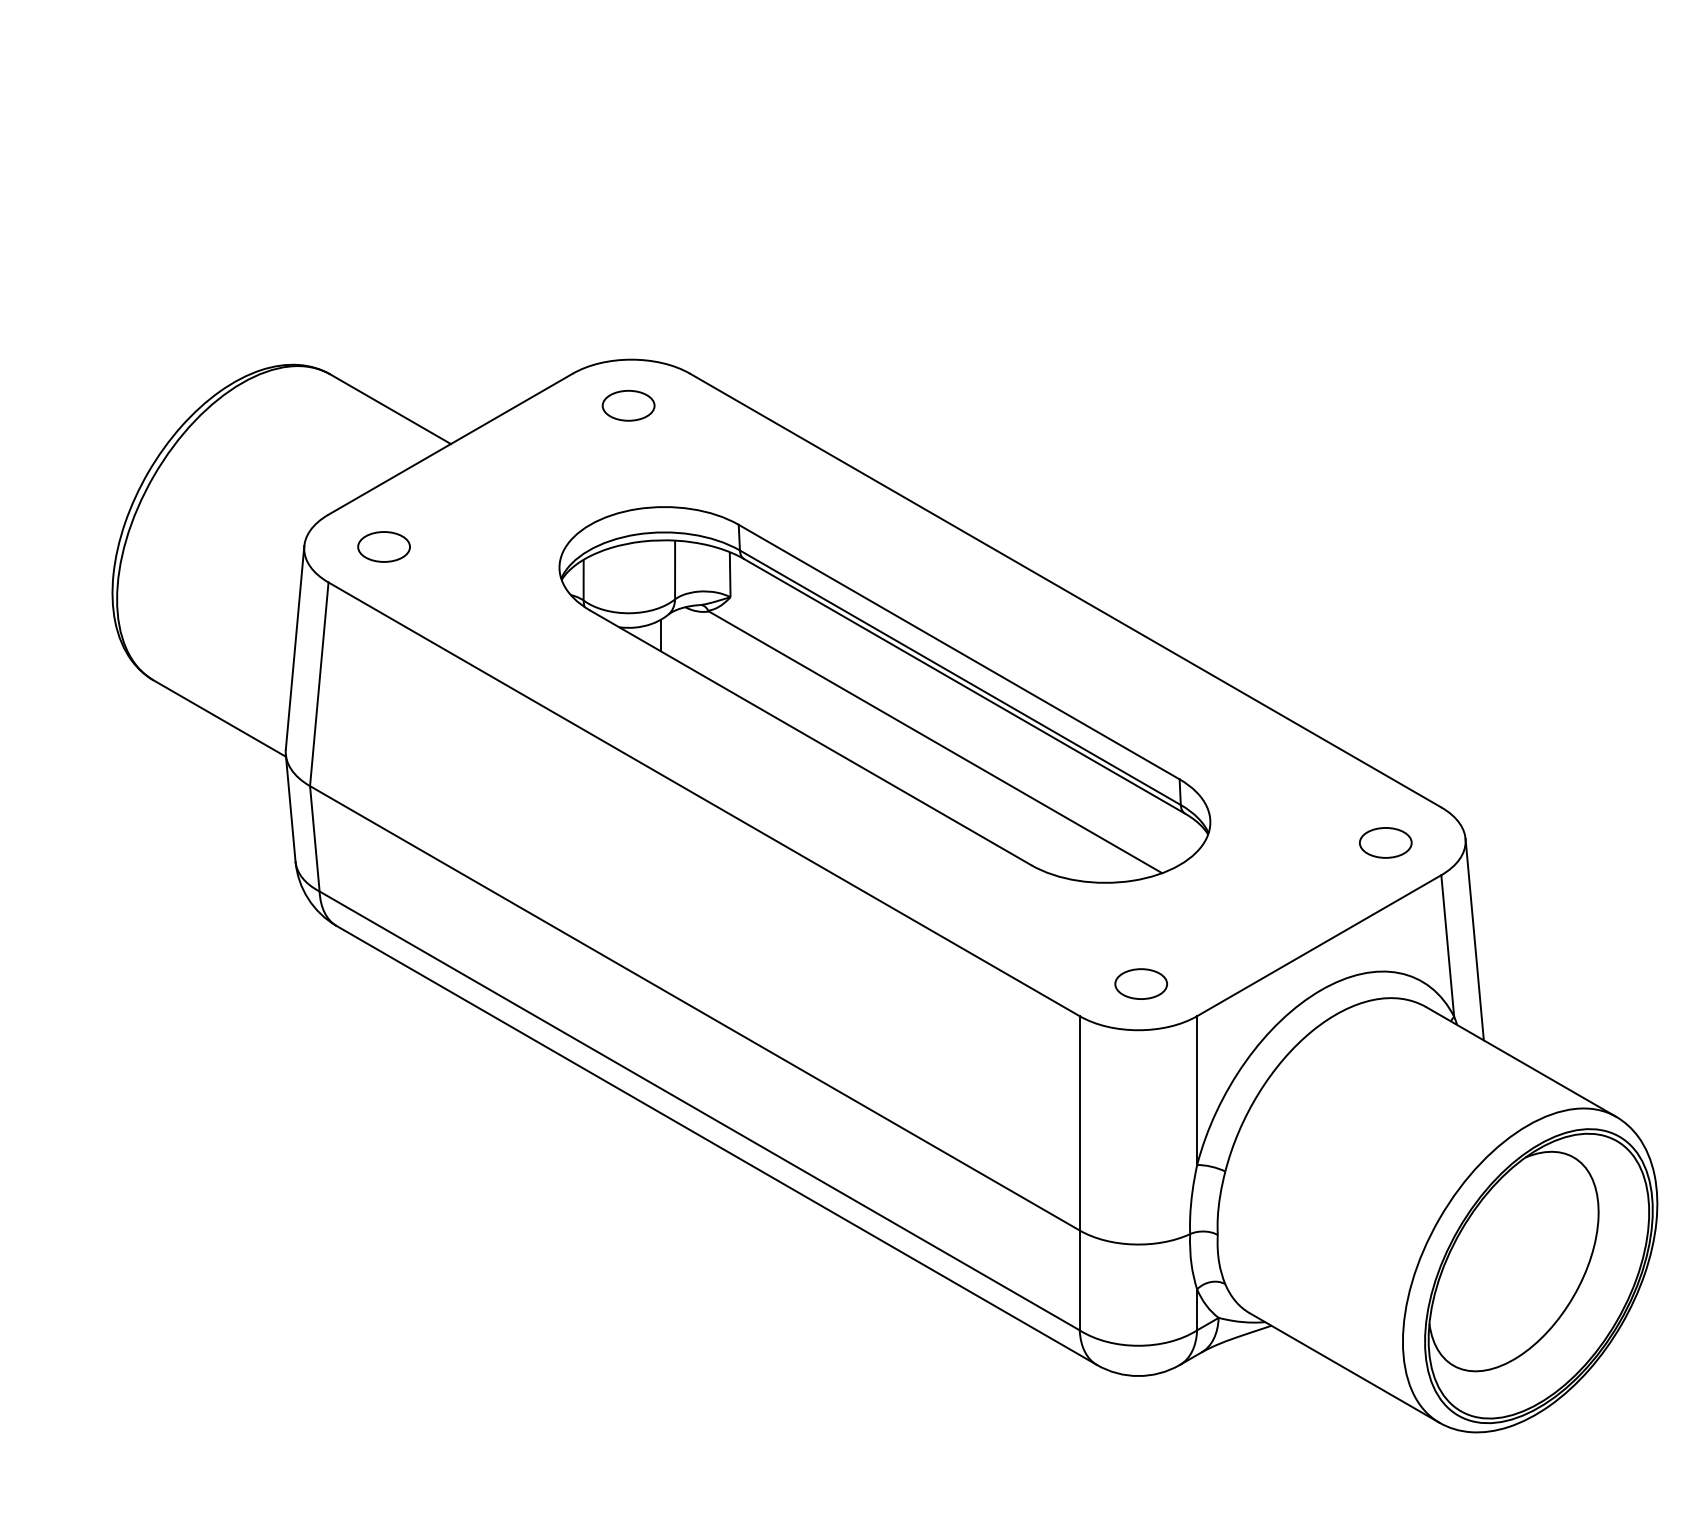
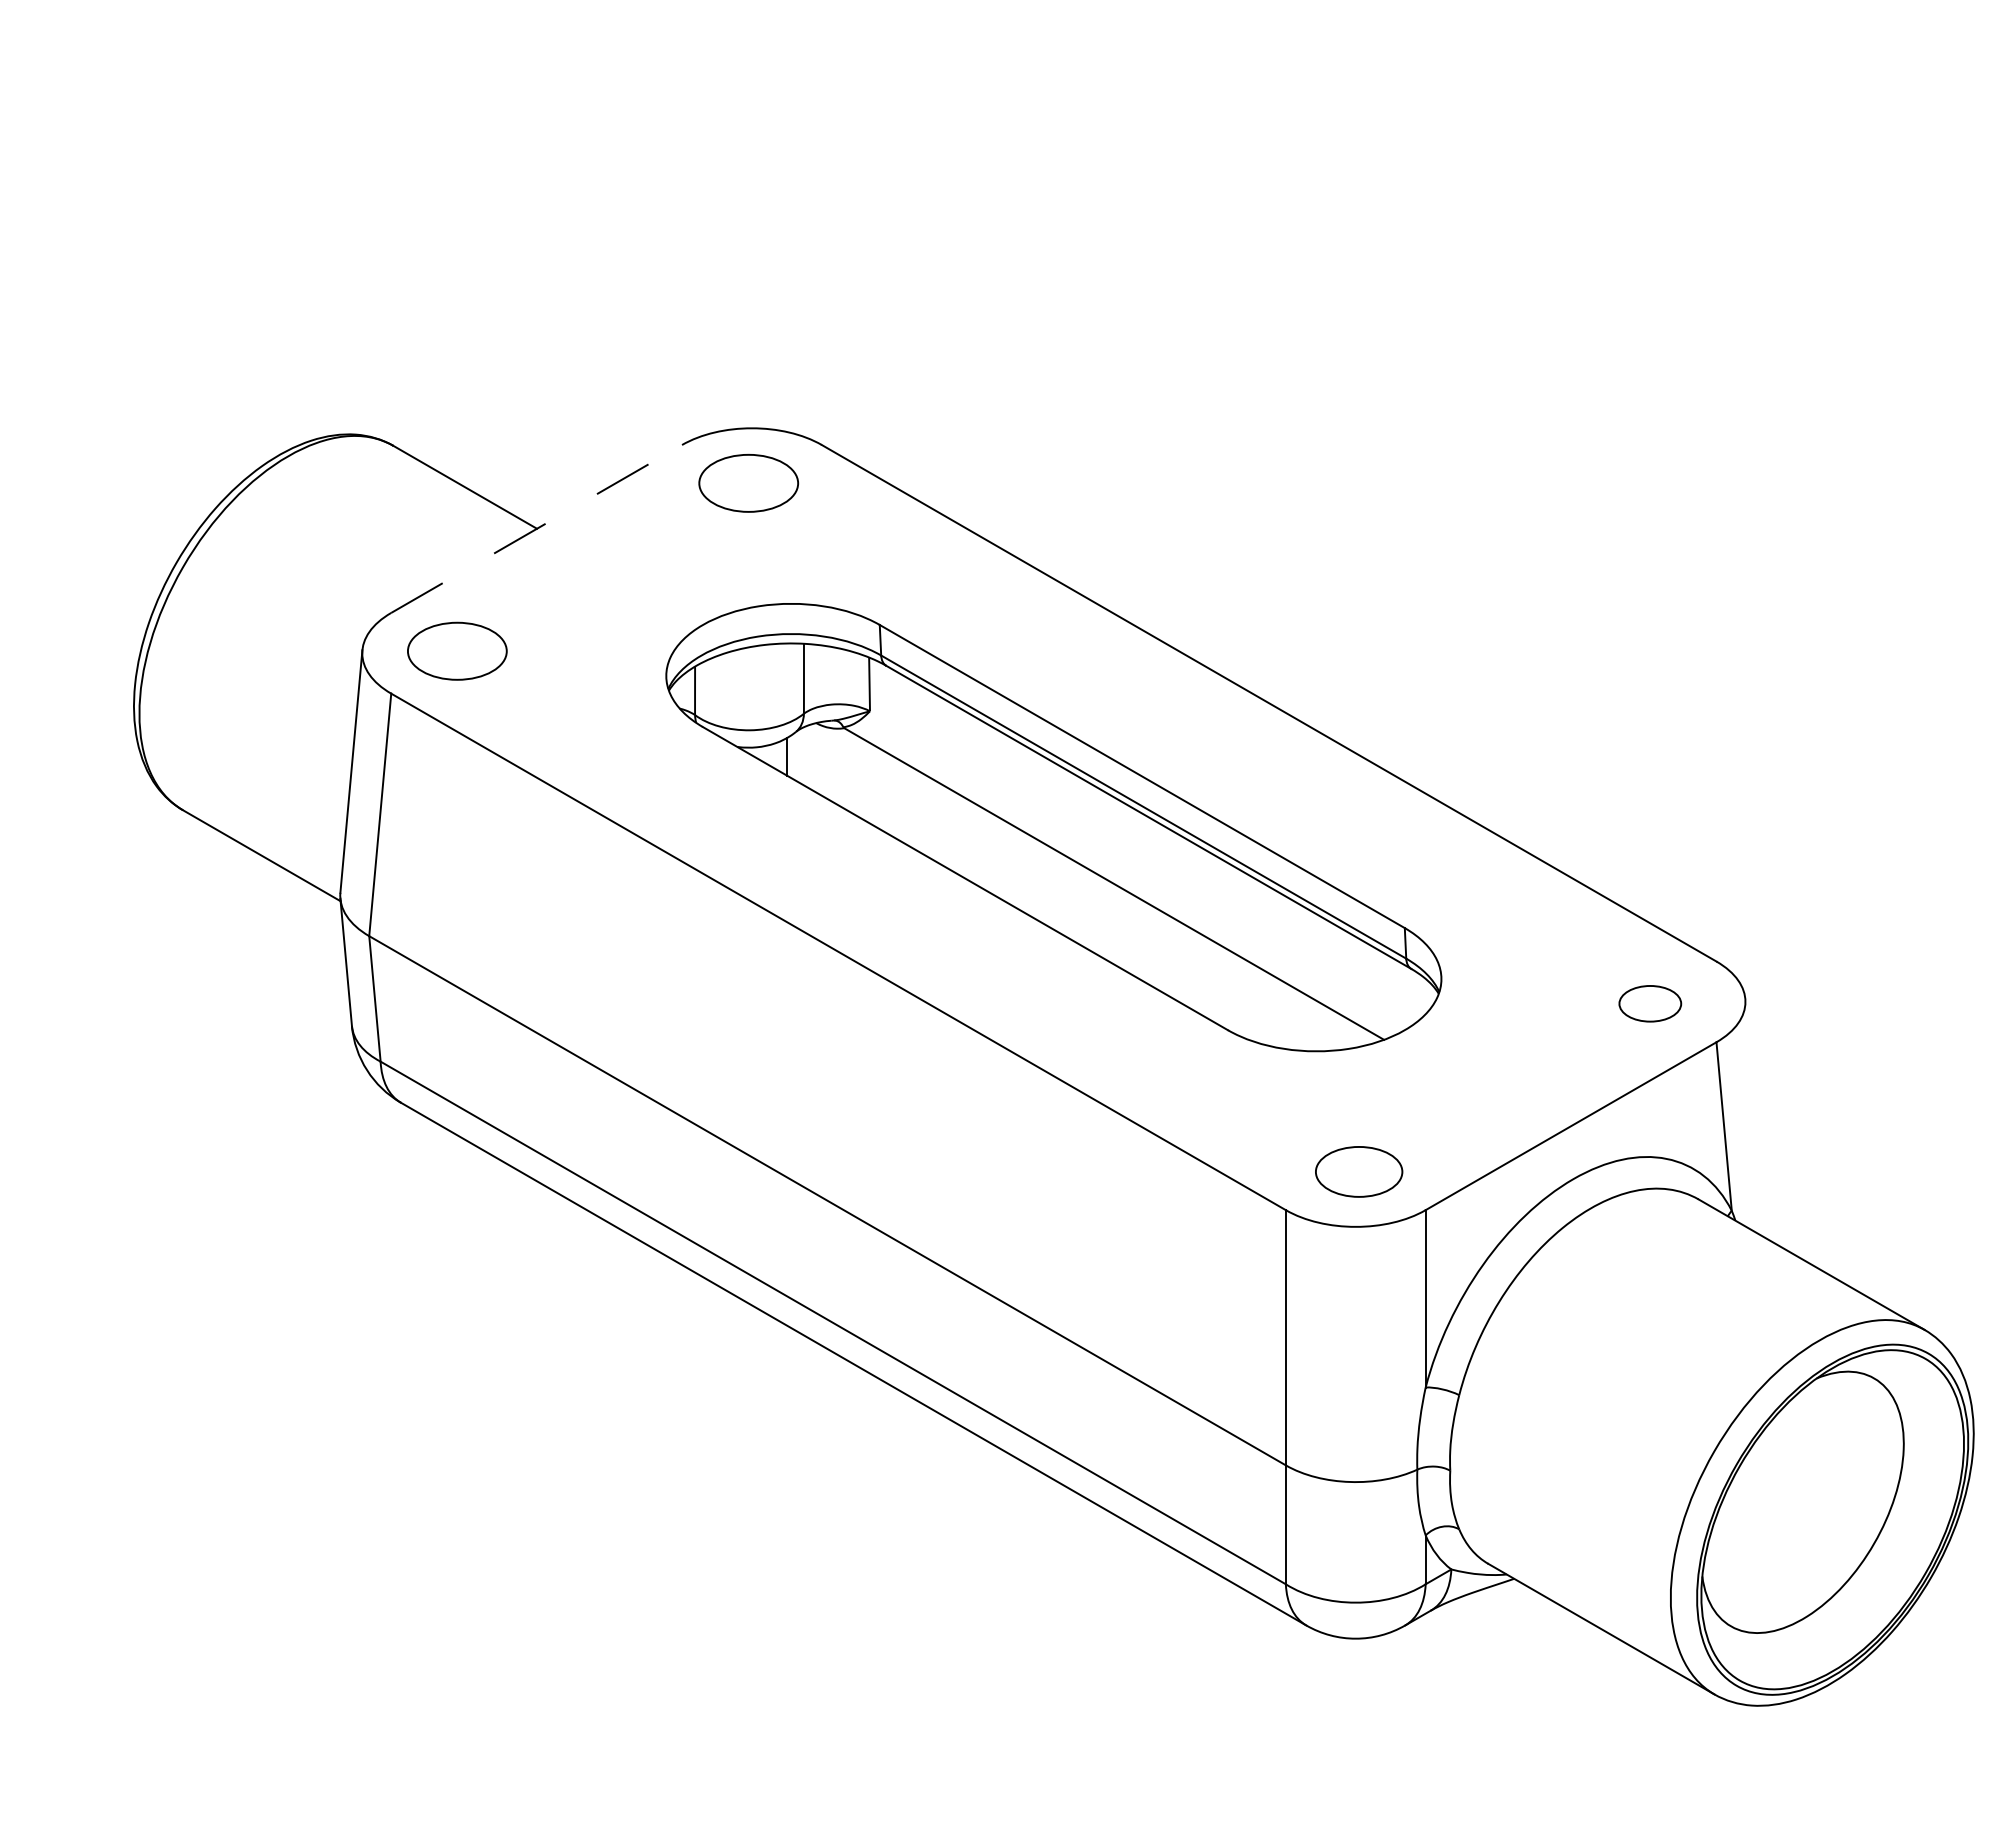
part: (628, 405) -> (748, 482), size x1.6
line: (450, 443) -> (536, 528), solid -> dashed
part: (384, 547) -> (457, 651), size x1.6
line: (1474, 939) -> (1756, 1118), removed
part: (1140, 983) -> (1358, 1171), size x1.4

